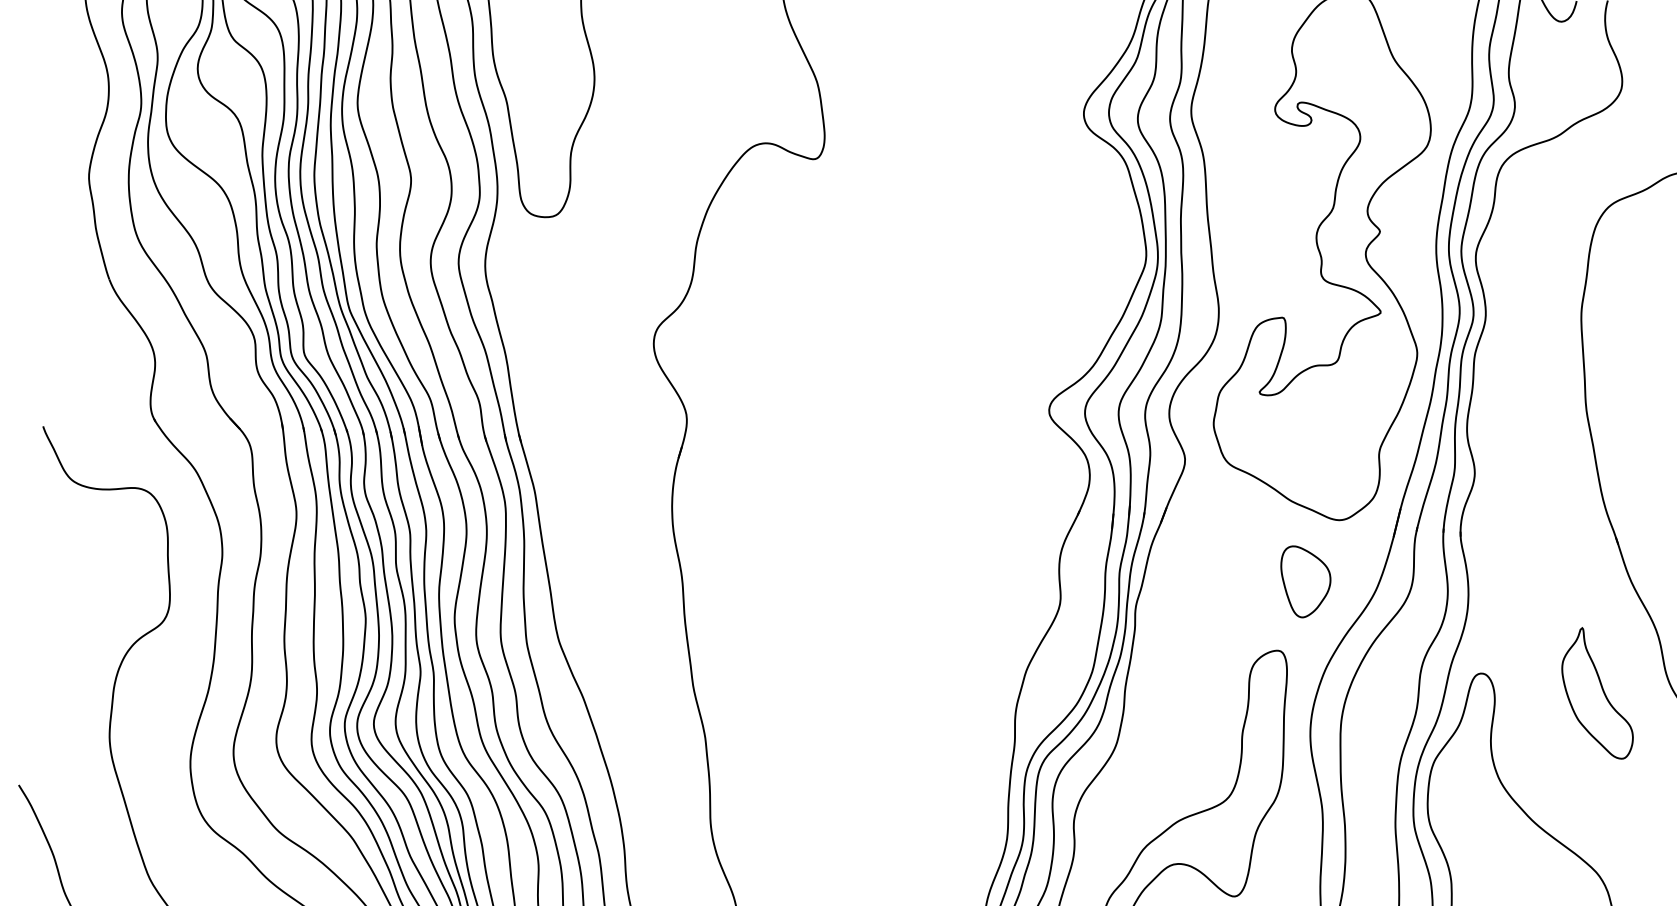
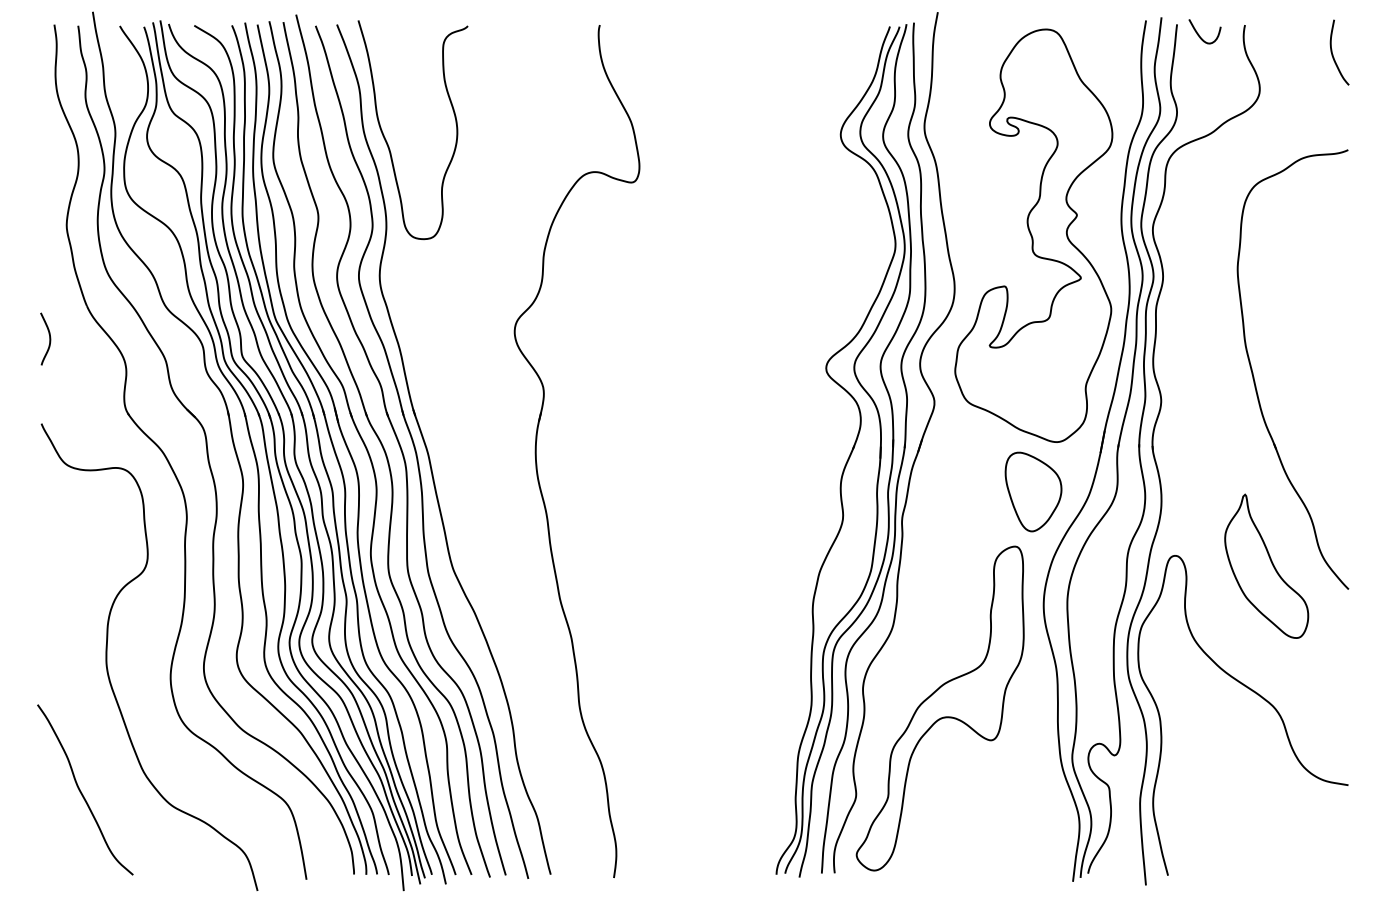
curve: (59, 318) -> (49, 338), added
part: (1305, 581) -> (1033, 491), size x1.43
part: (1597, 692) -> (1266, 565), size x1.43

